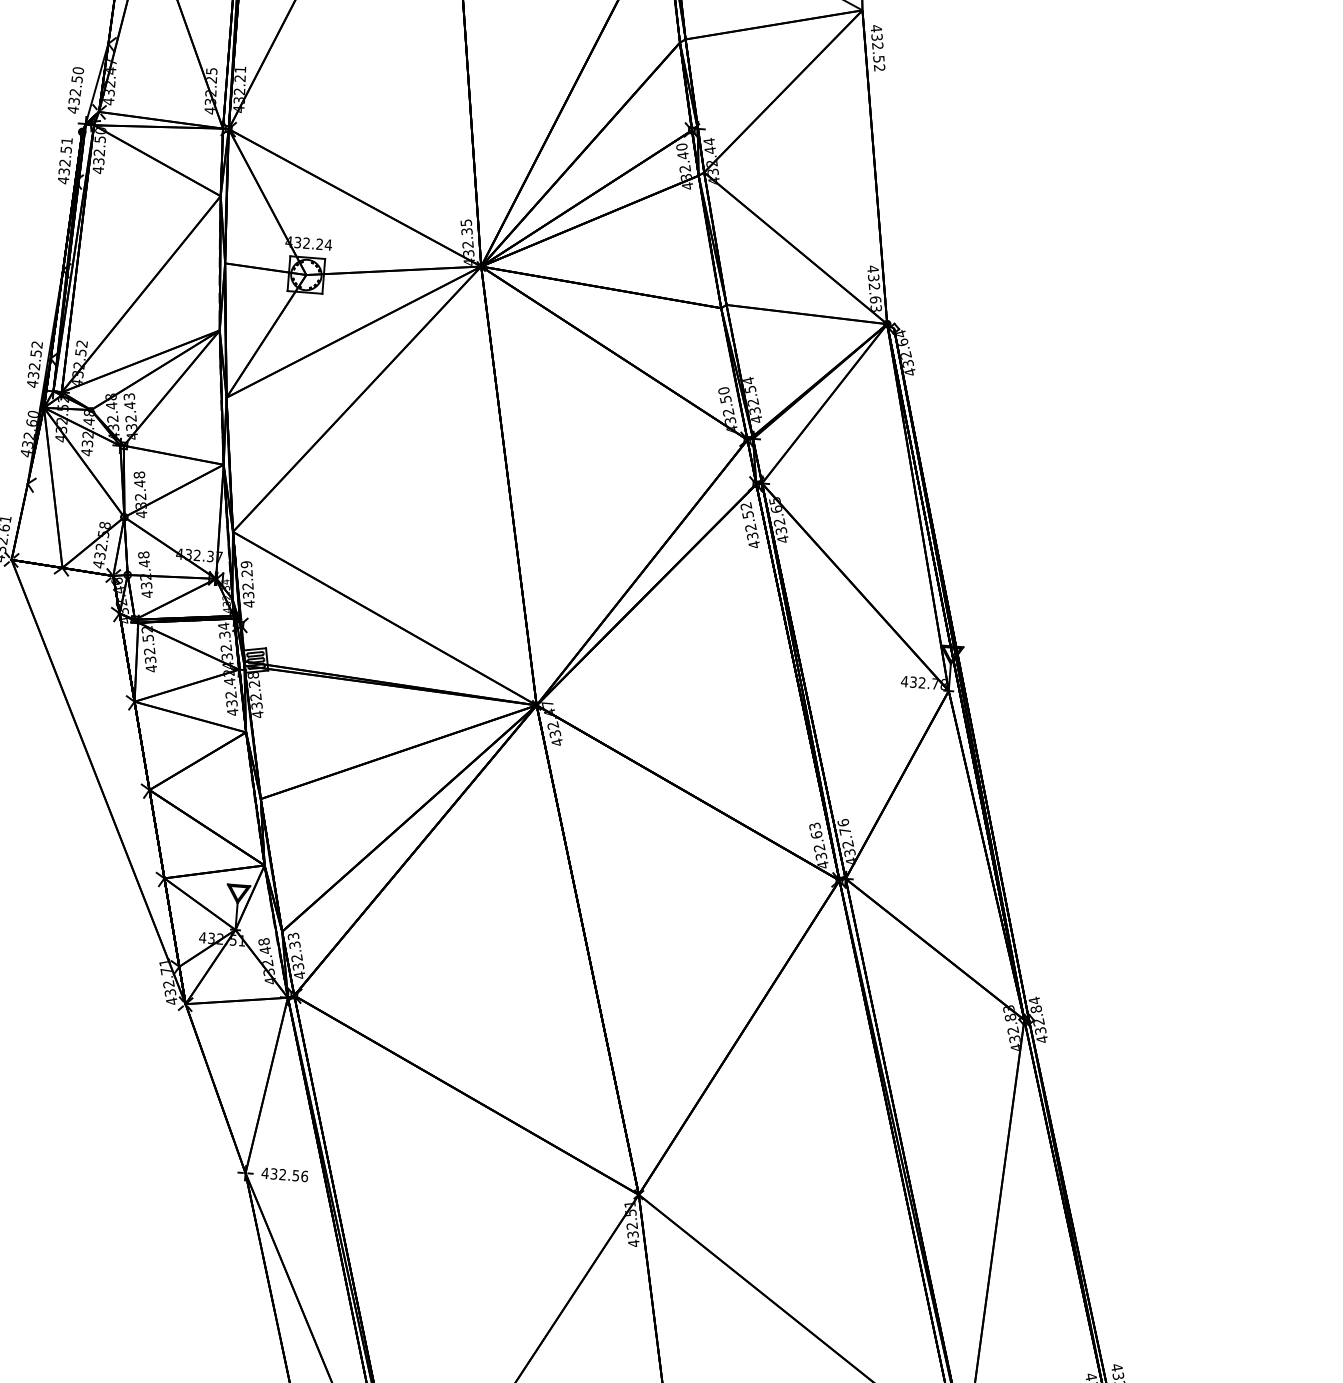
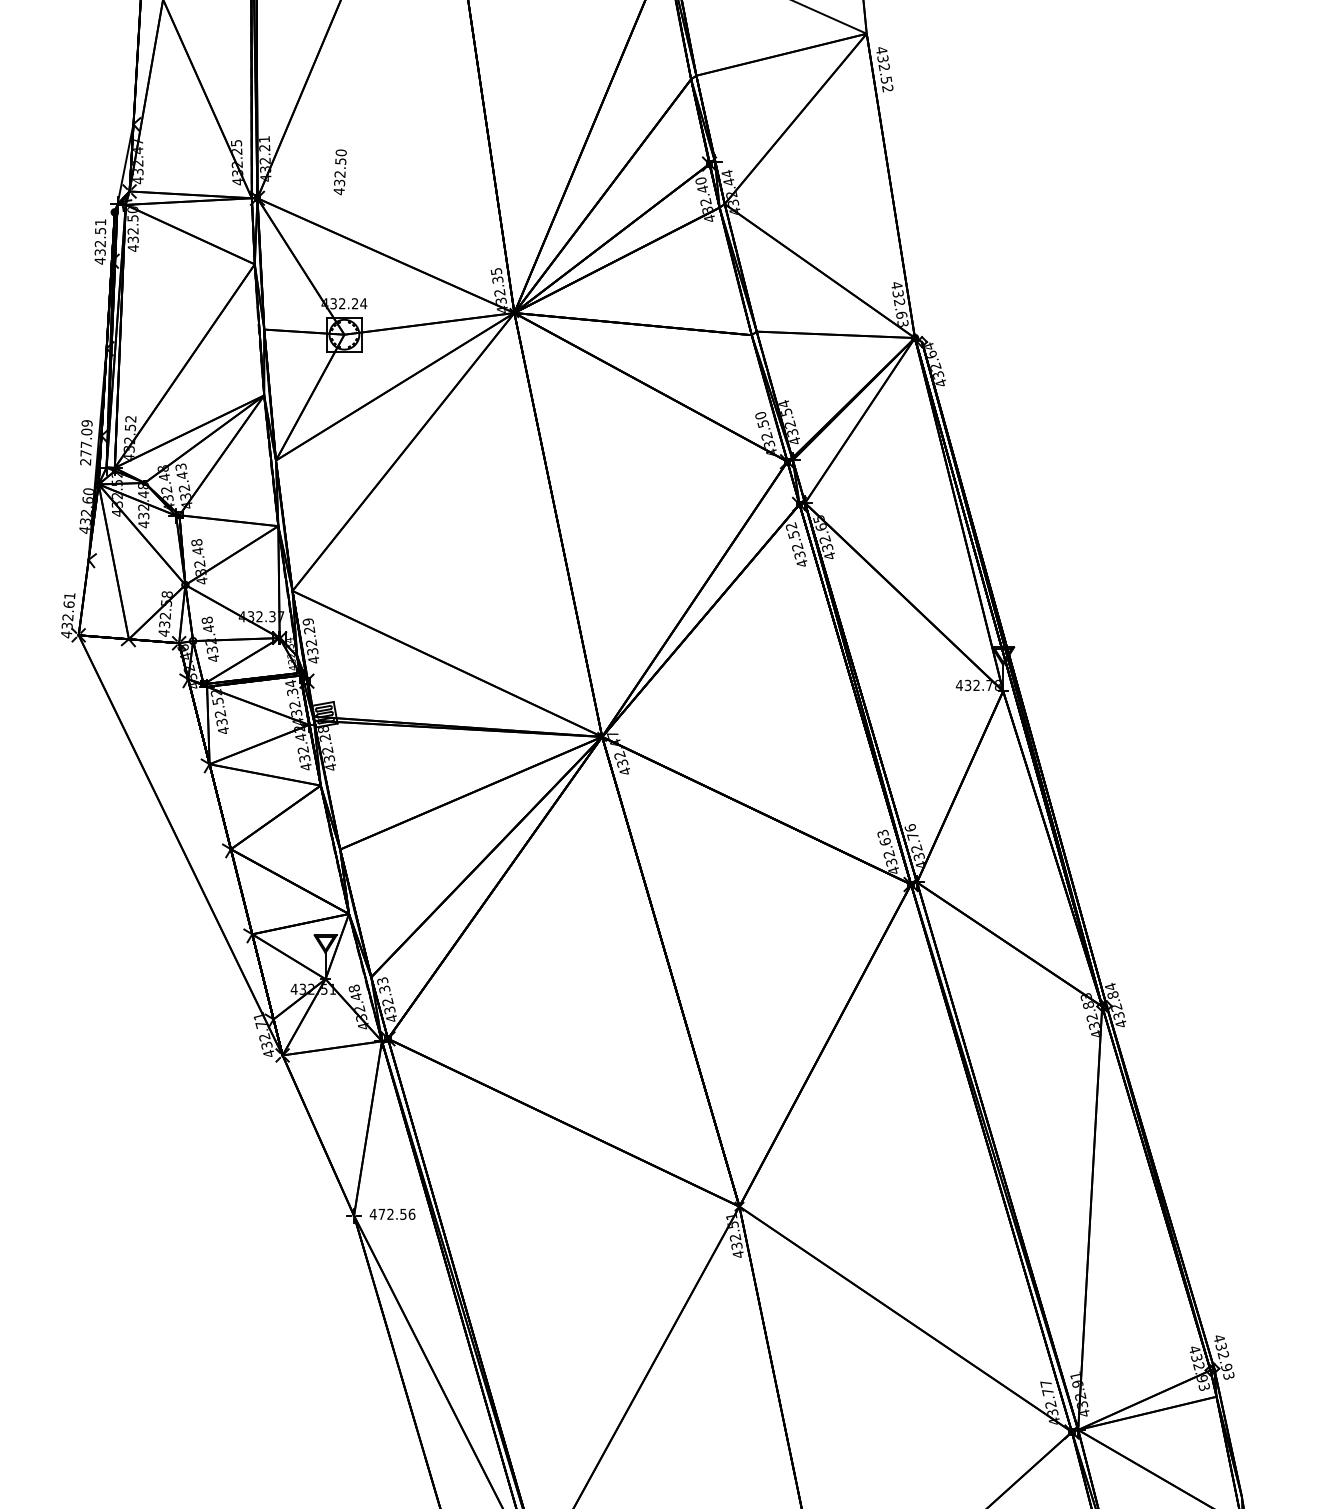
text: (74, 90) -> (339, 172), moved
text: (35, 364) -> (86, 442), 432.52 -> 277.09
text: (273, 1173) -> (381, 1213), 432.56 -> 472.56

